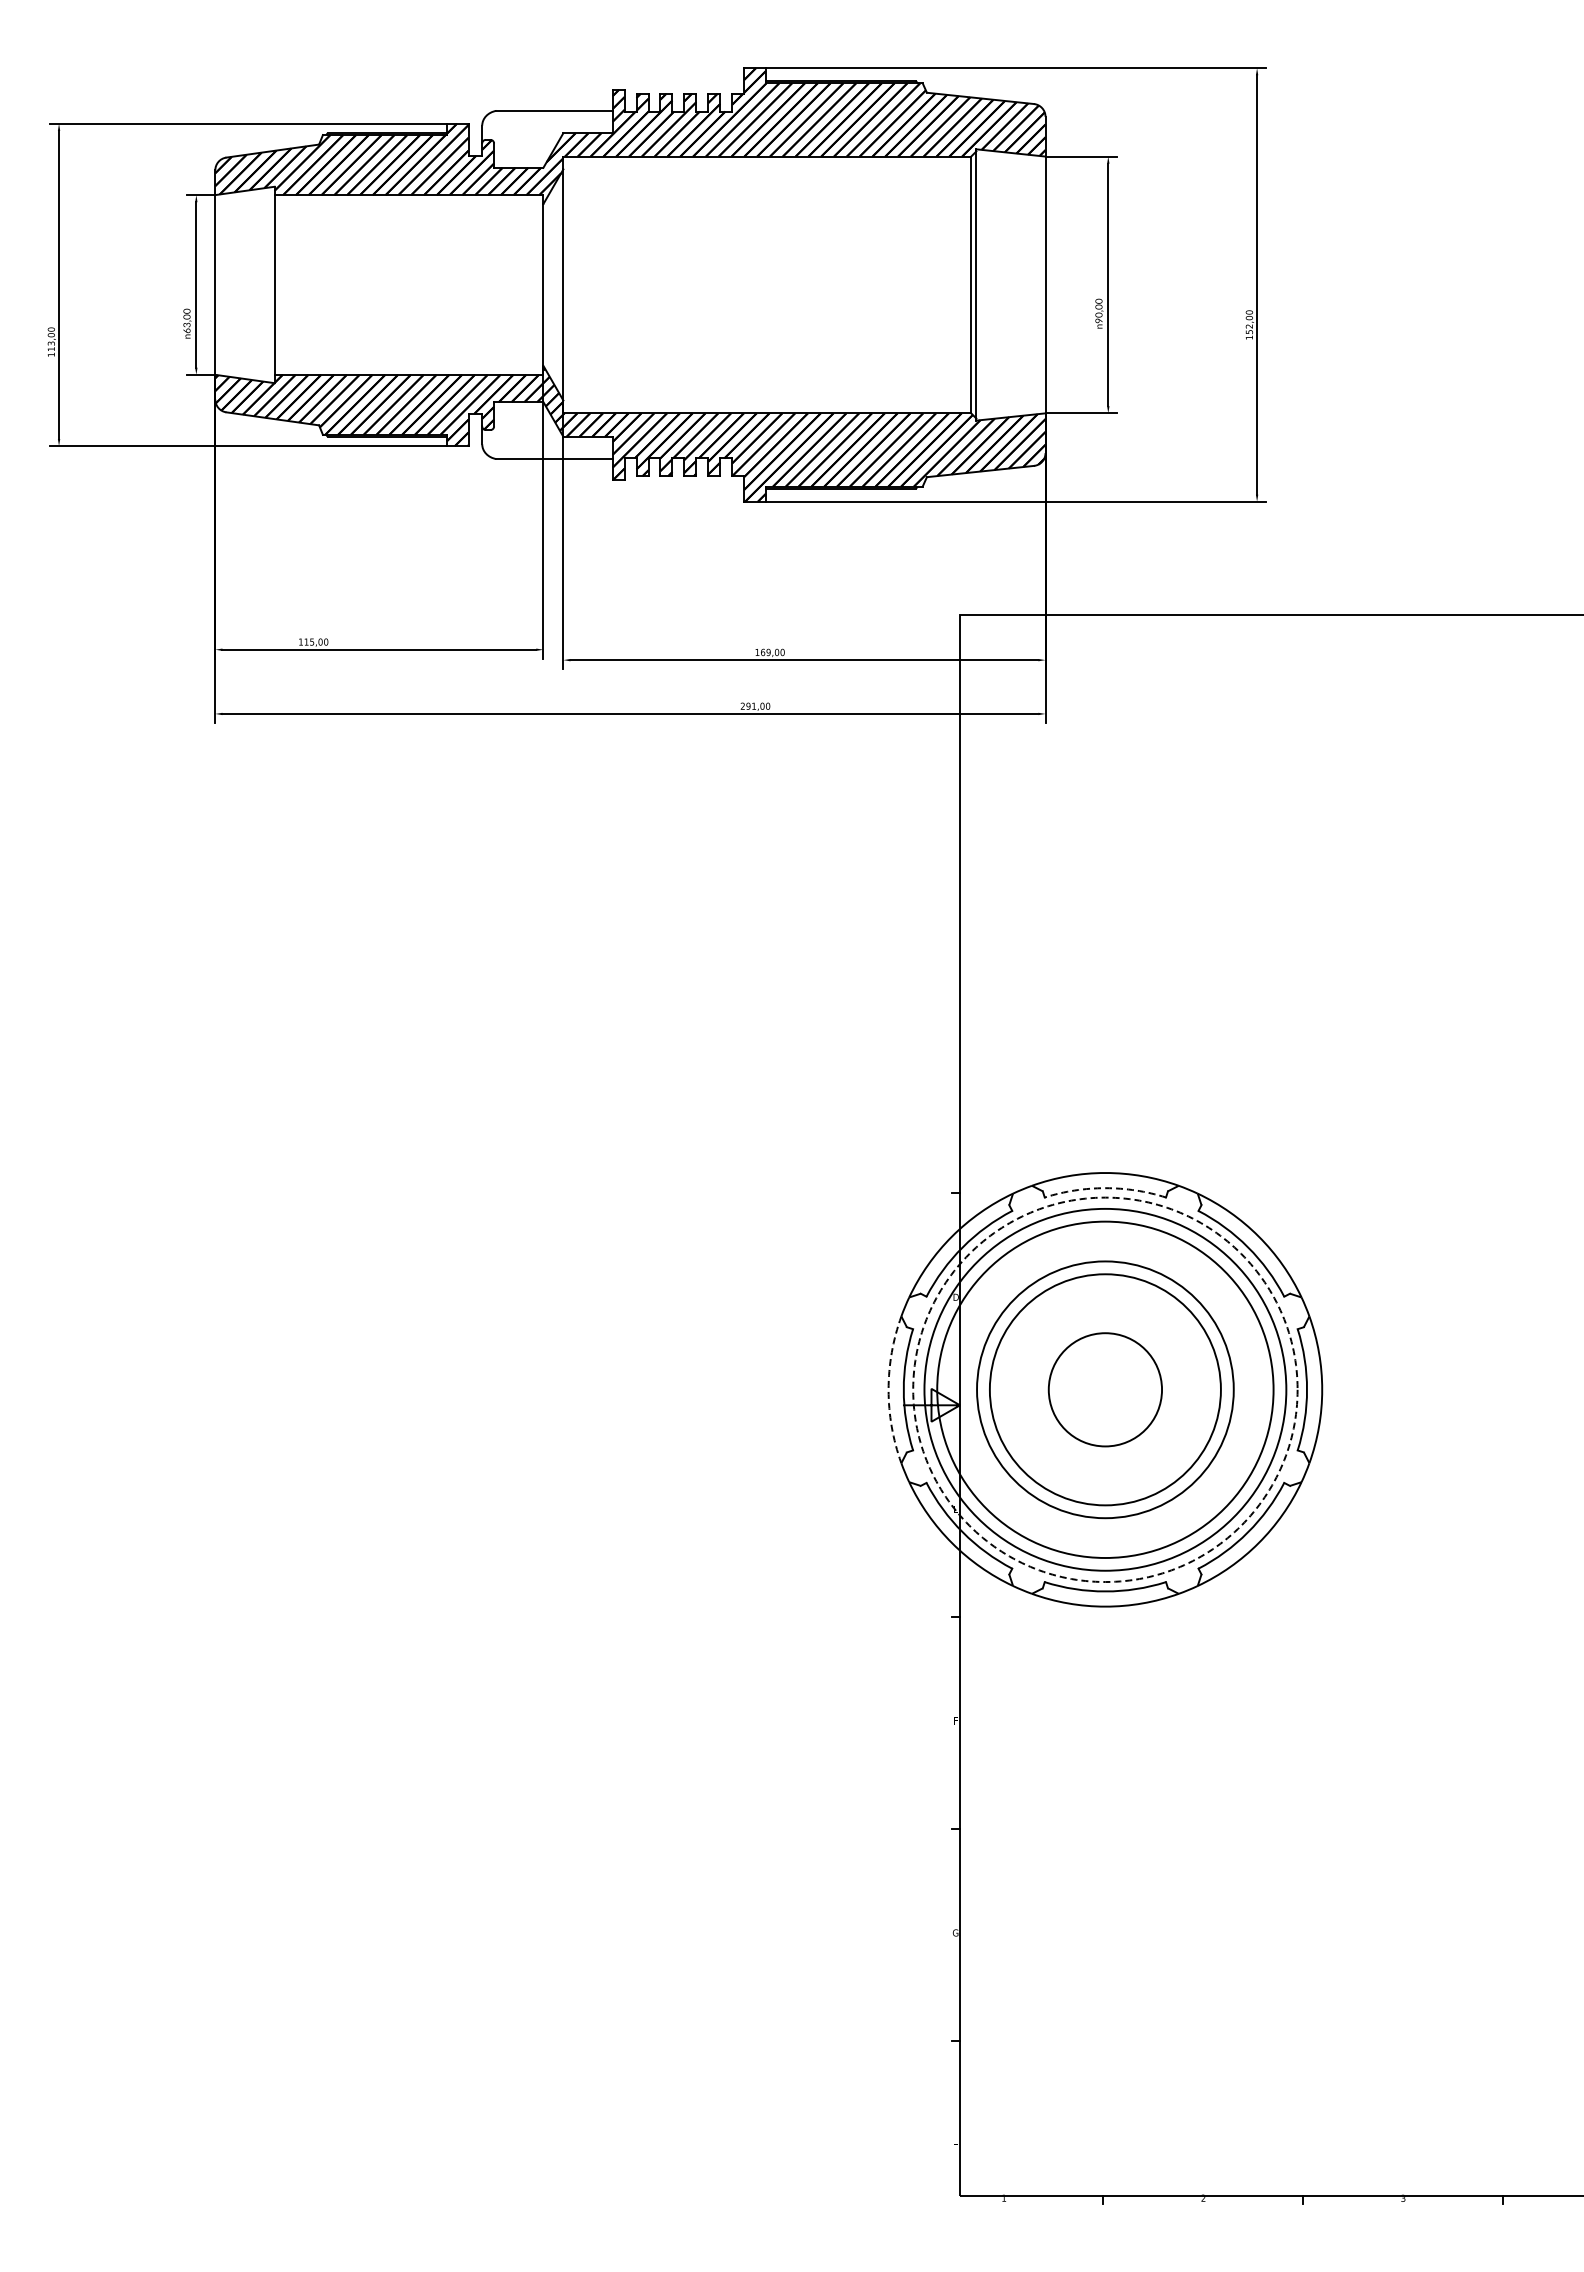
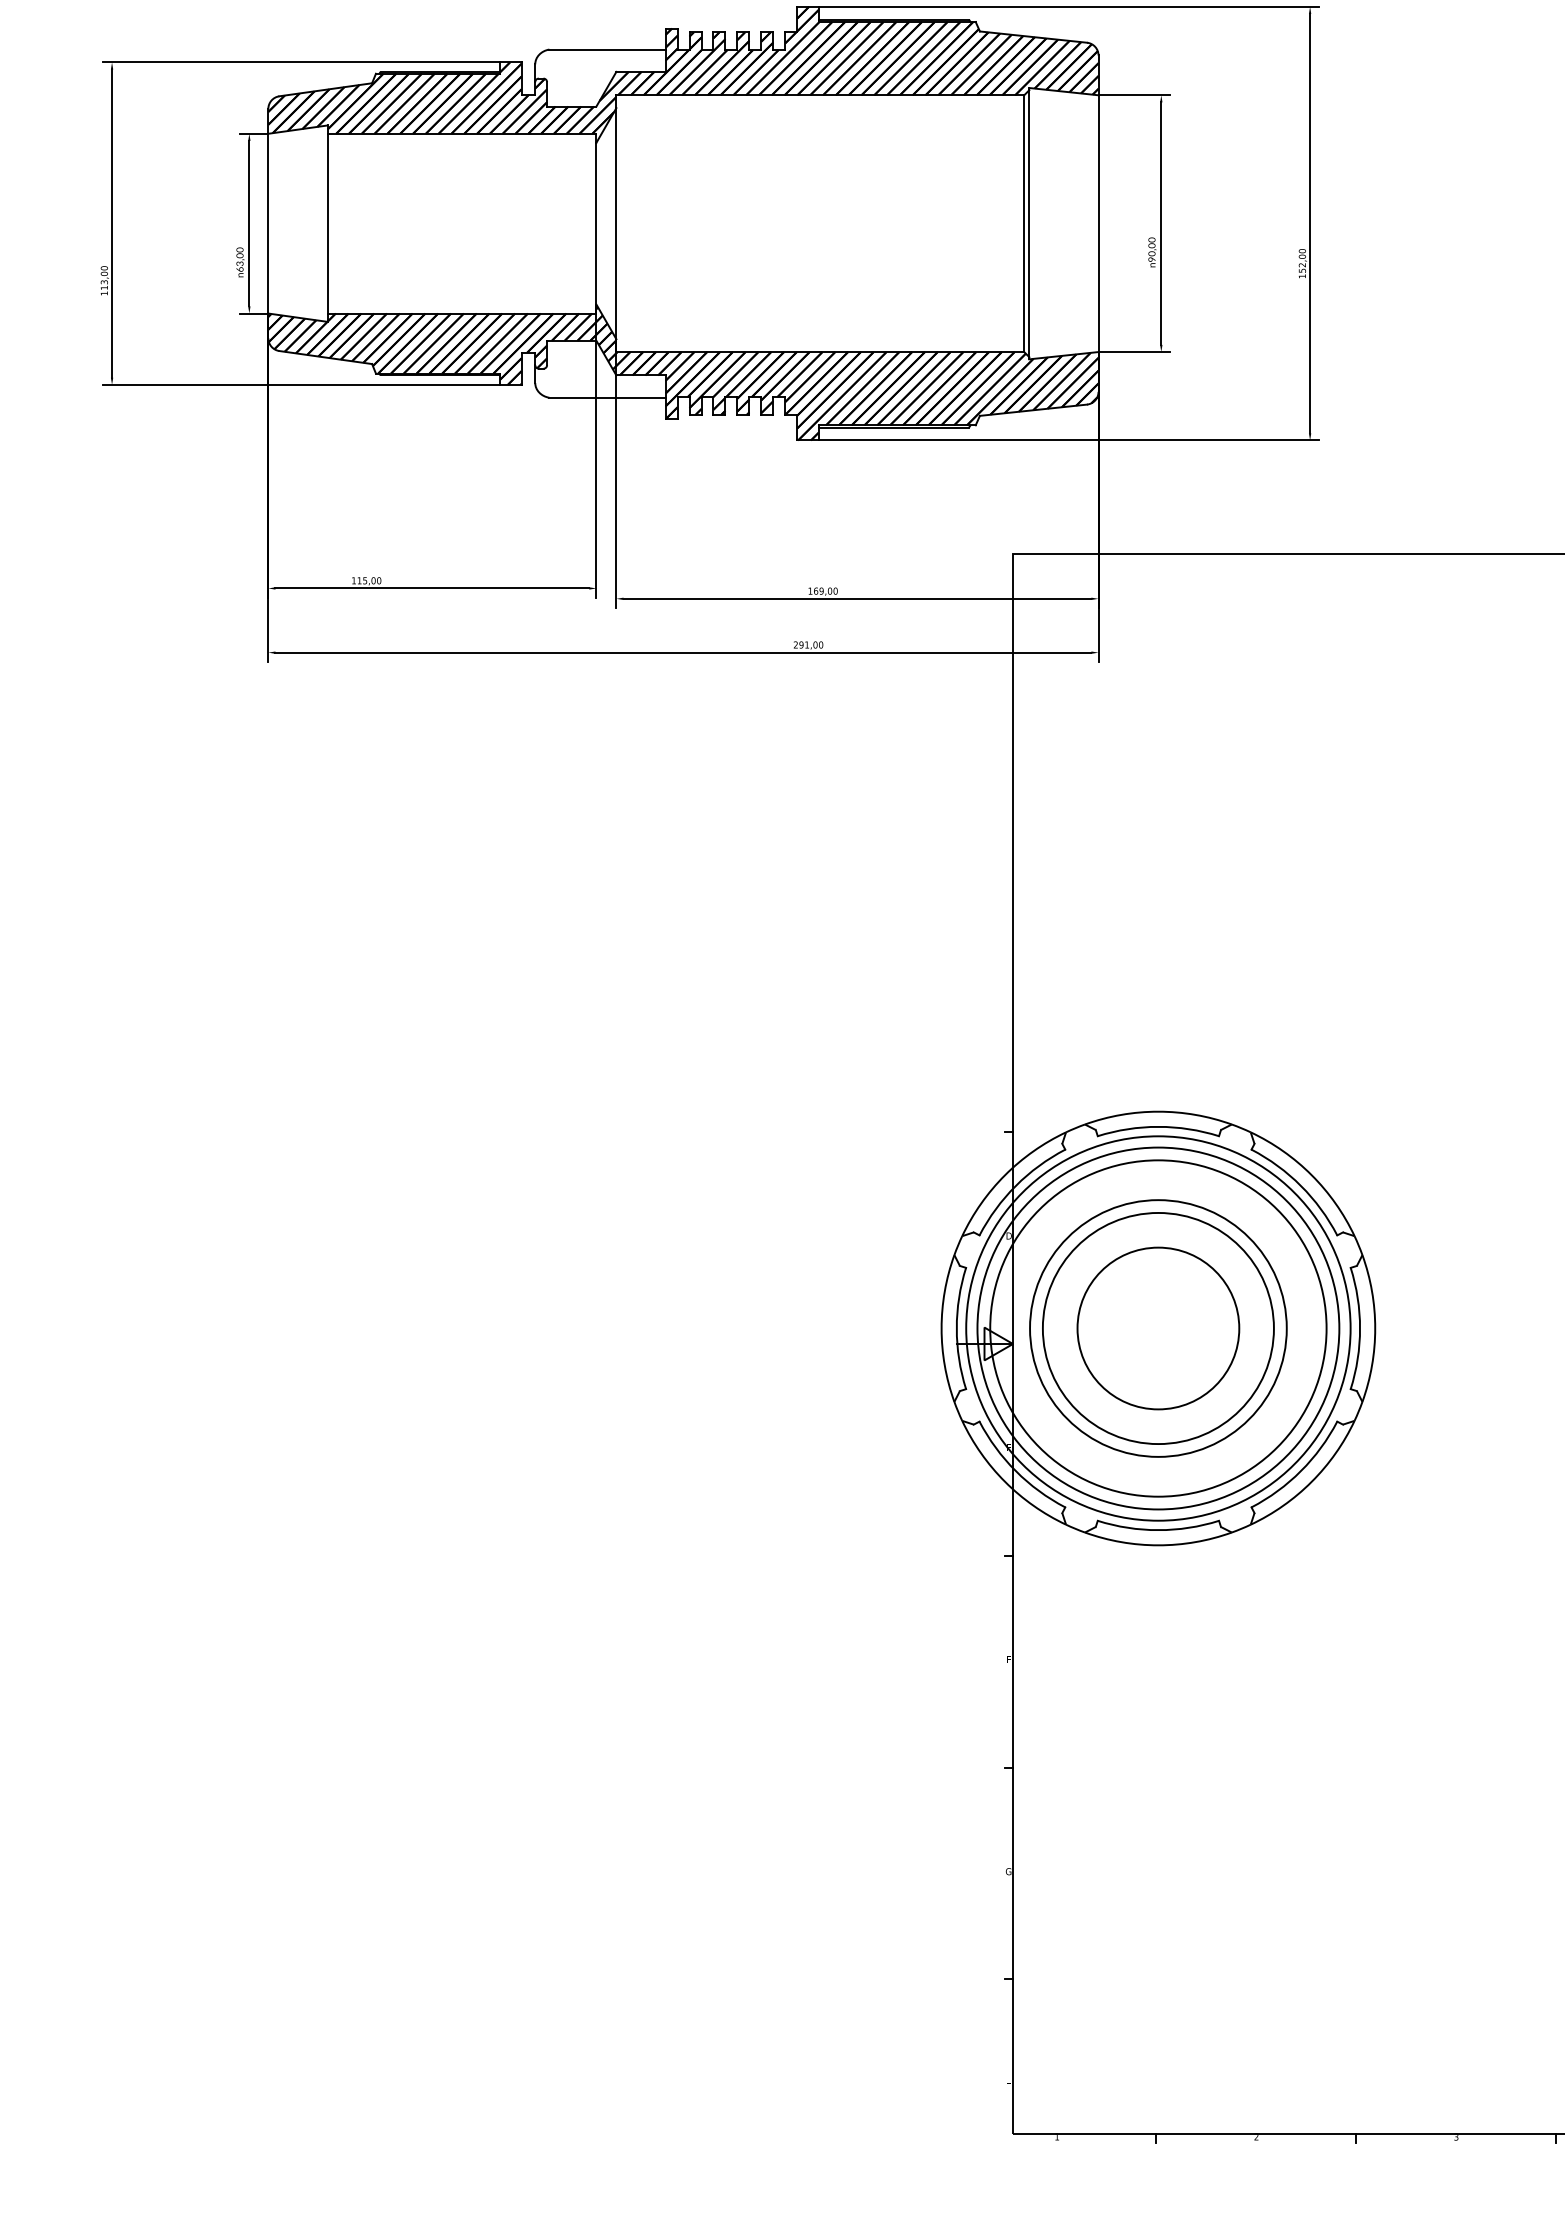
arc: (1105, 1188) -> (1158, 1127), dashed -> solid
arc: (888, 1389) -> (941, 1328), dashed -> solid
circle: (1105, 1389) -> (1158, 1328), dashed -> solid
circle: (1105, 1389) -> (1158, 1328), size x1.43

